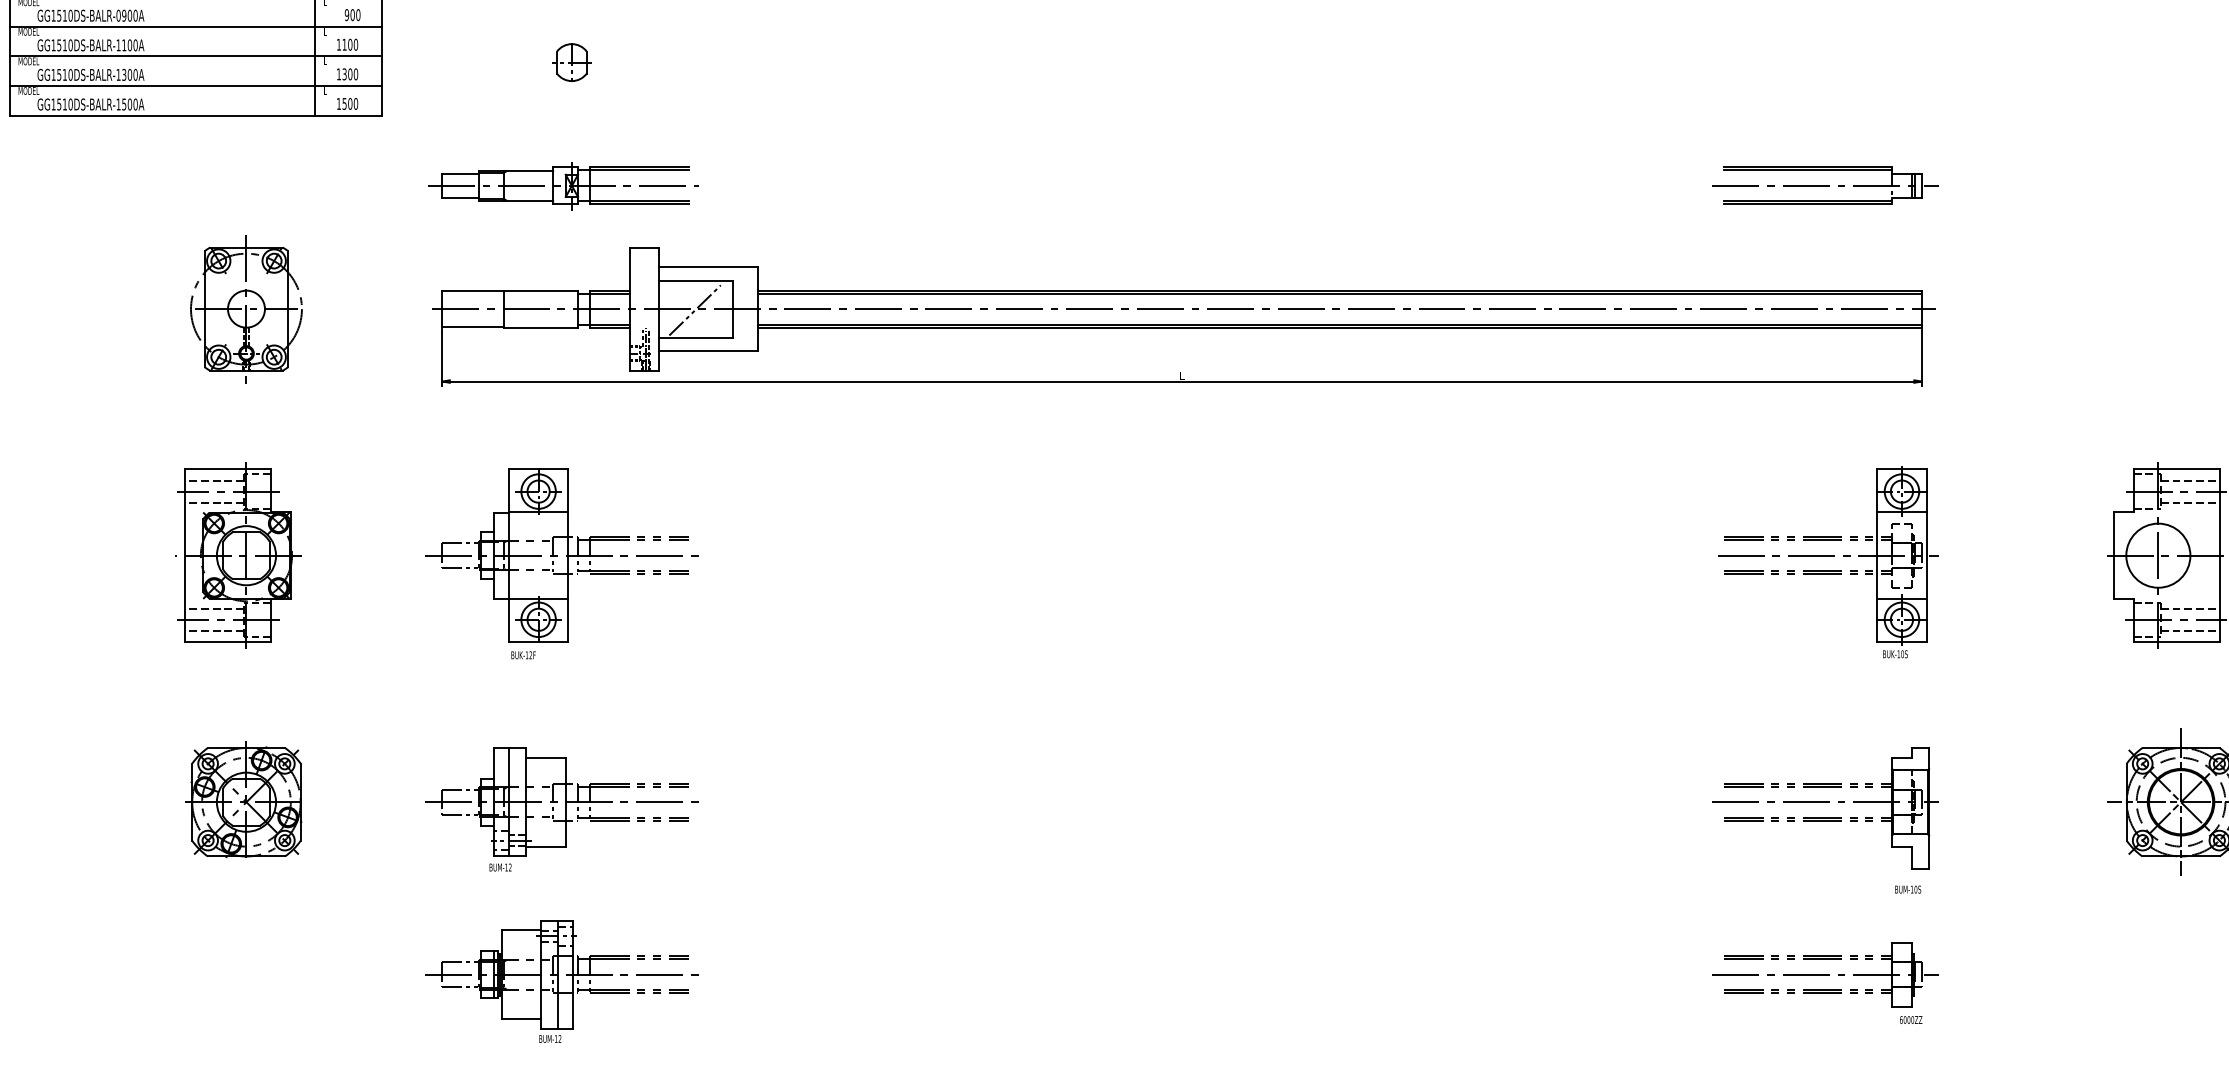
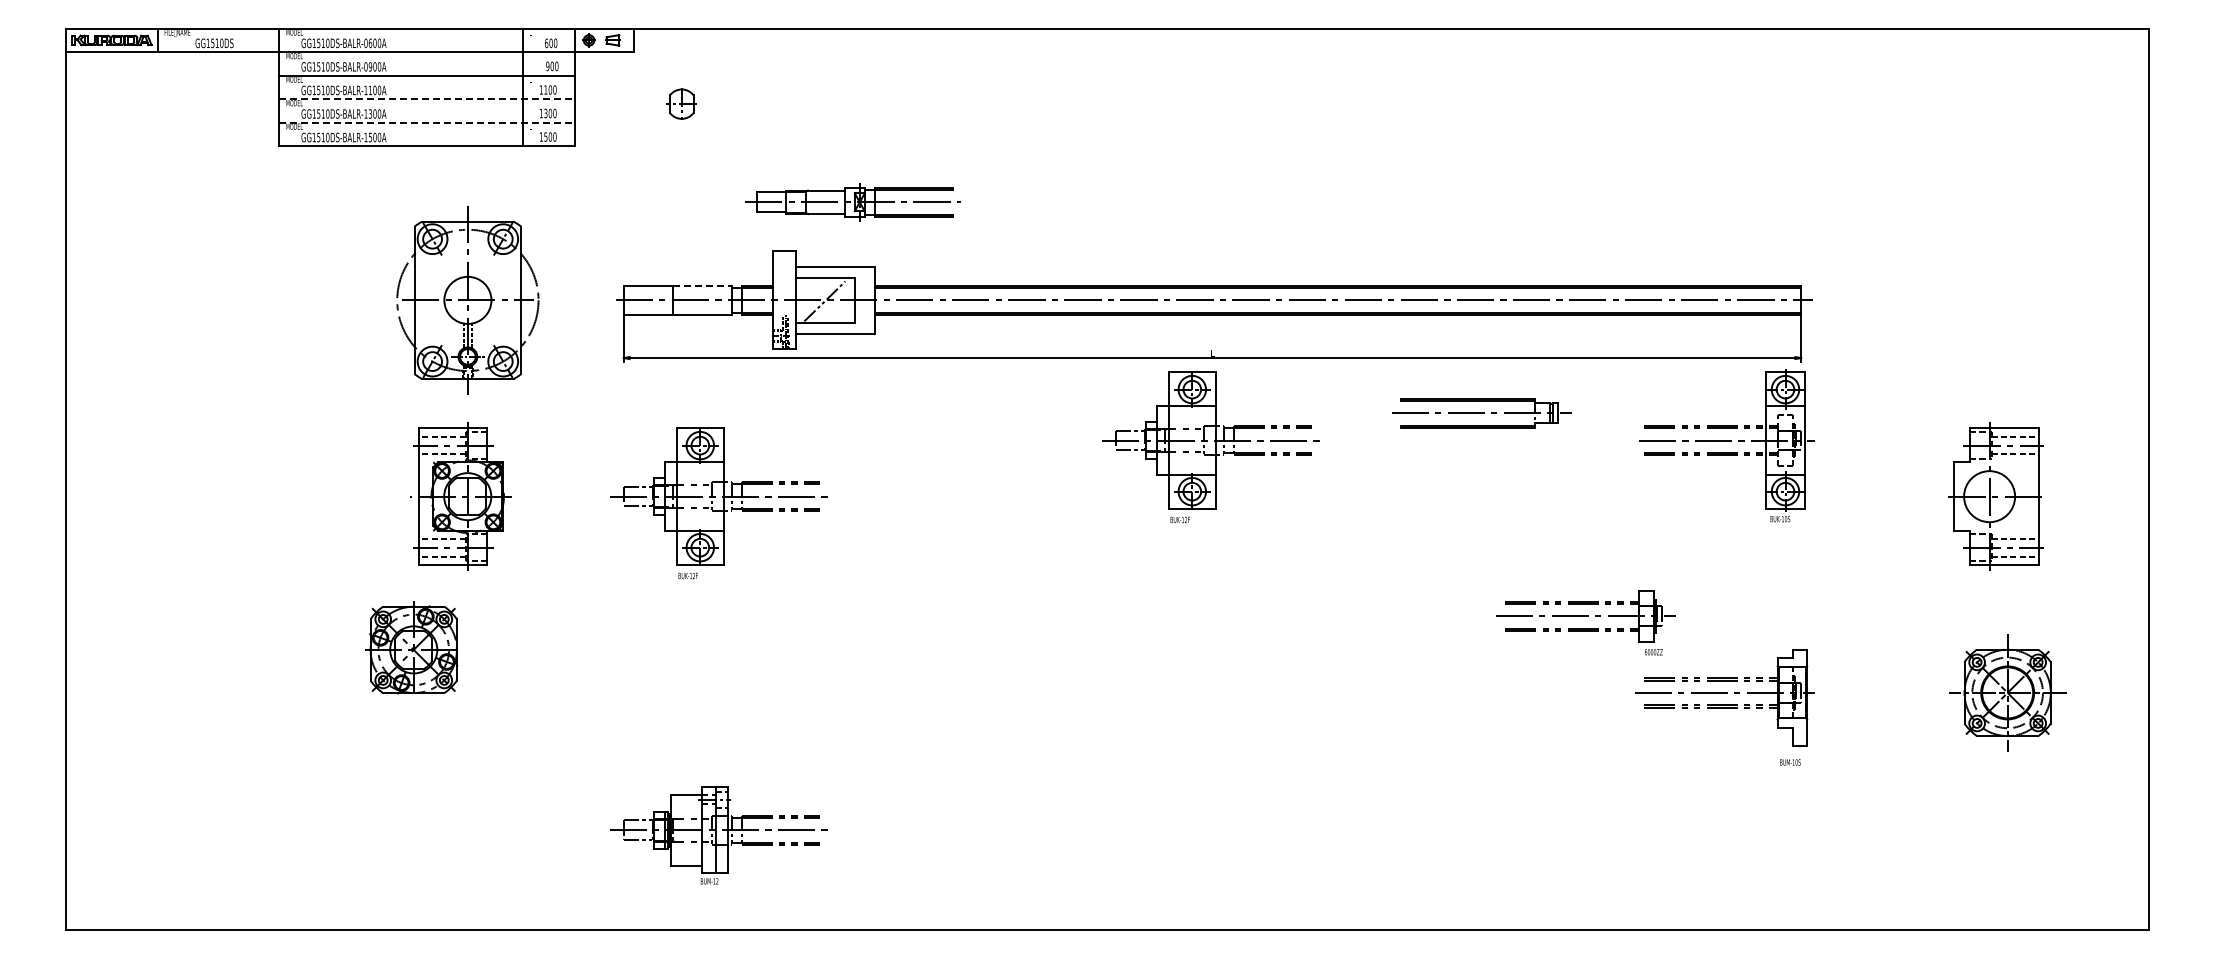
line: (195, 56) -> (427, 99), solid -> dashed
part: (571, 61) -> (681, 103), moved
line: (195, 85) -> (427, 122), solid -> dashed
part: (562, 186) -> (852, 202), moved
part: (1825, 186) -> (1481, 413), moved
line: (541, 290) -> (702, 285), solid -> dashed
part: (246, 309) -> (467, 300), size x1.6
part: (1179, 492) -> (1210, 446), added
part: (1827, 561) -> (1726, 445), moved
part: (243, 799) -> (411, 647), moved
part: (561, 809) -> (718, 698), removed
part: (1825, 982) -> (1585, 622), moved

